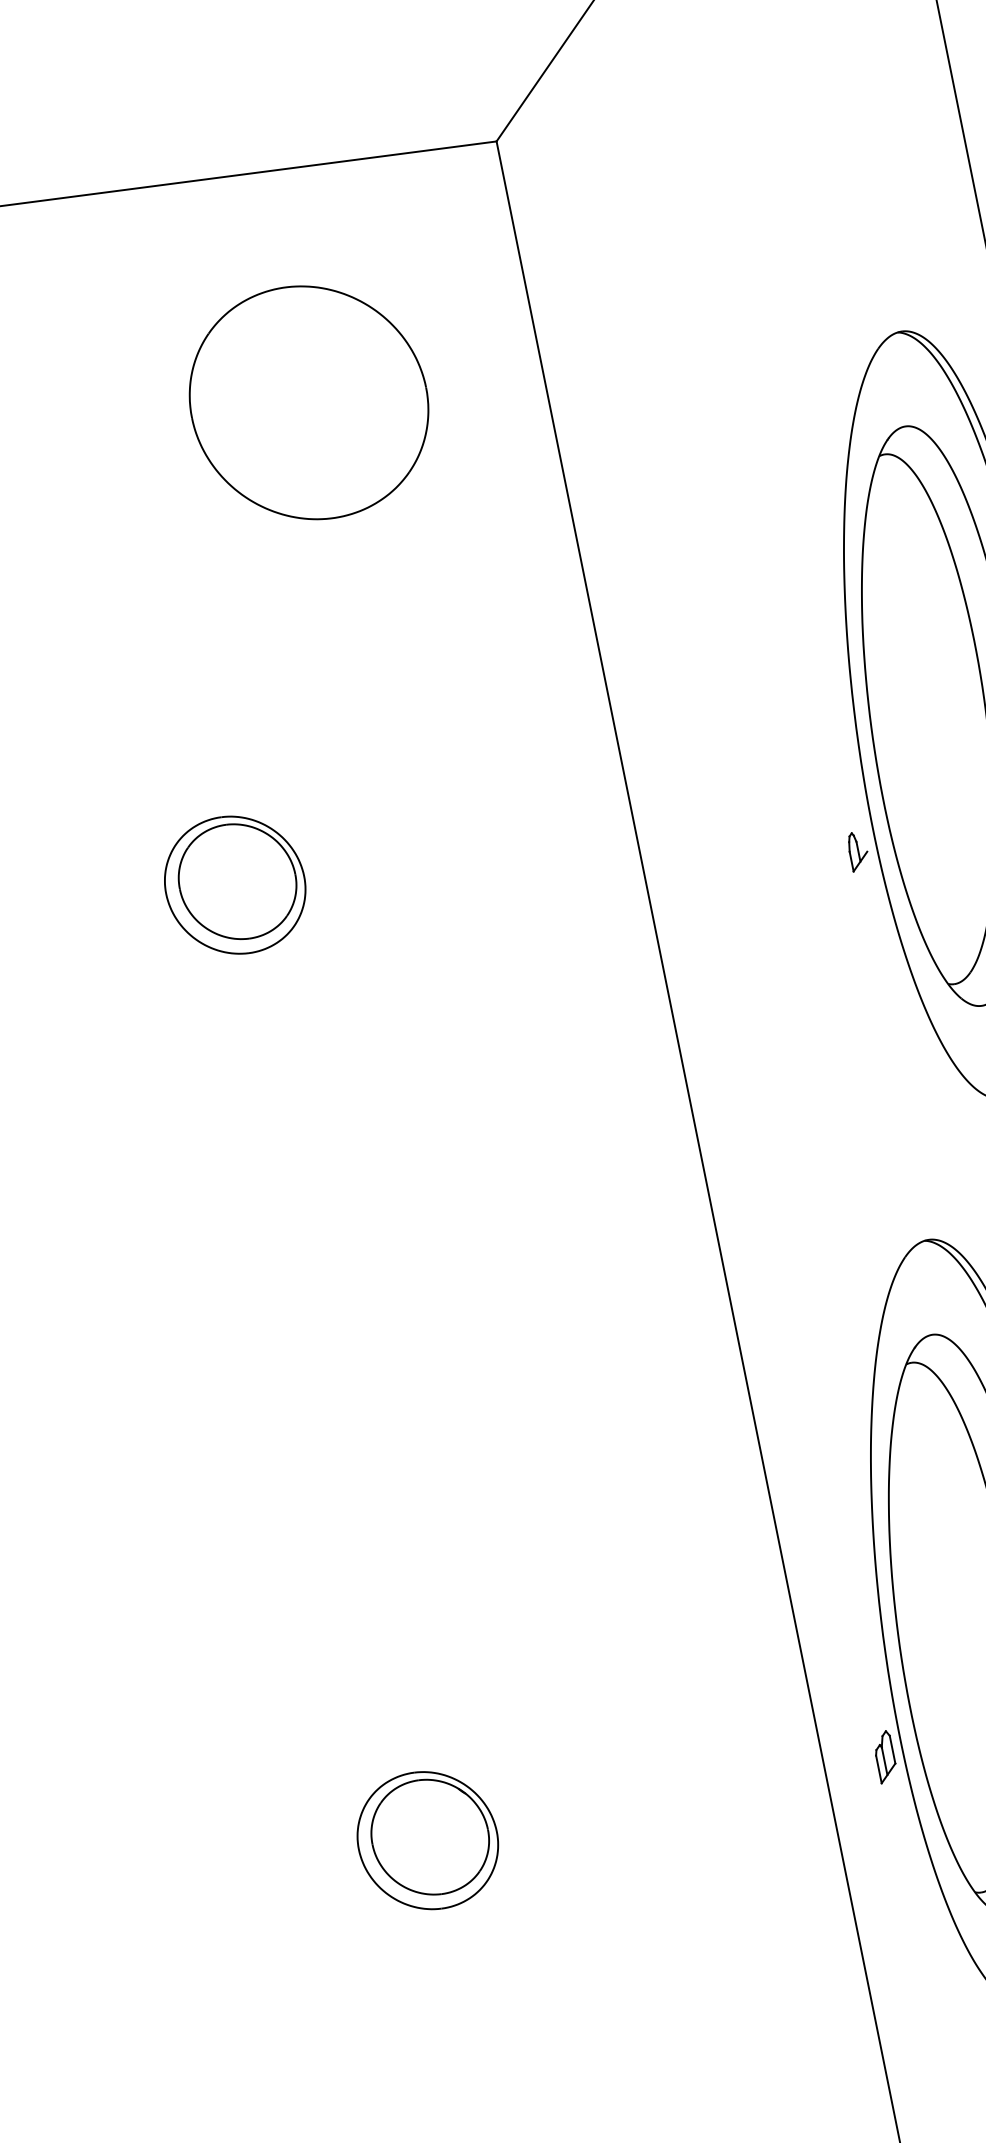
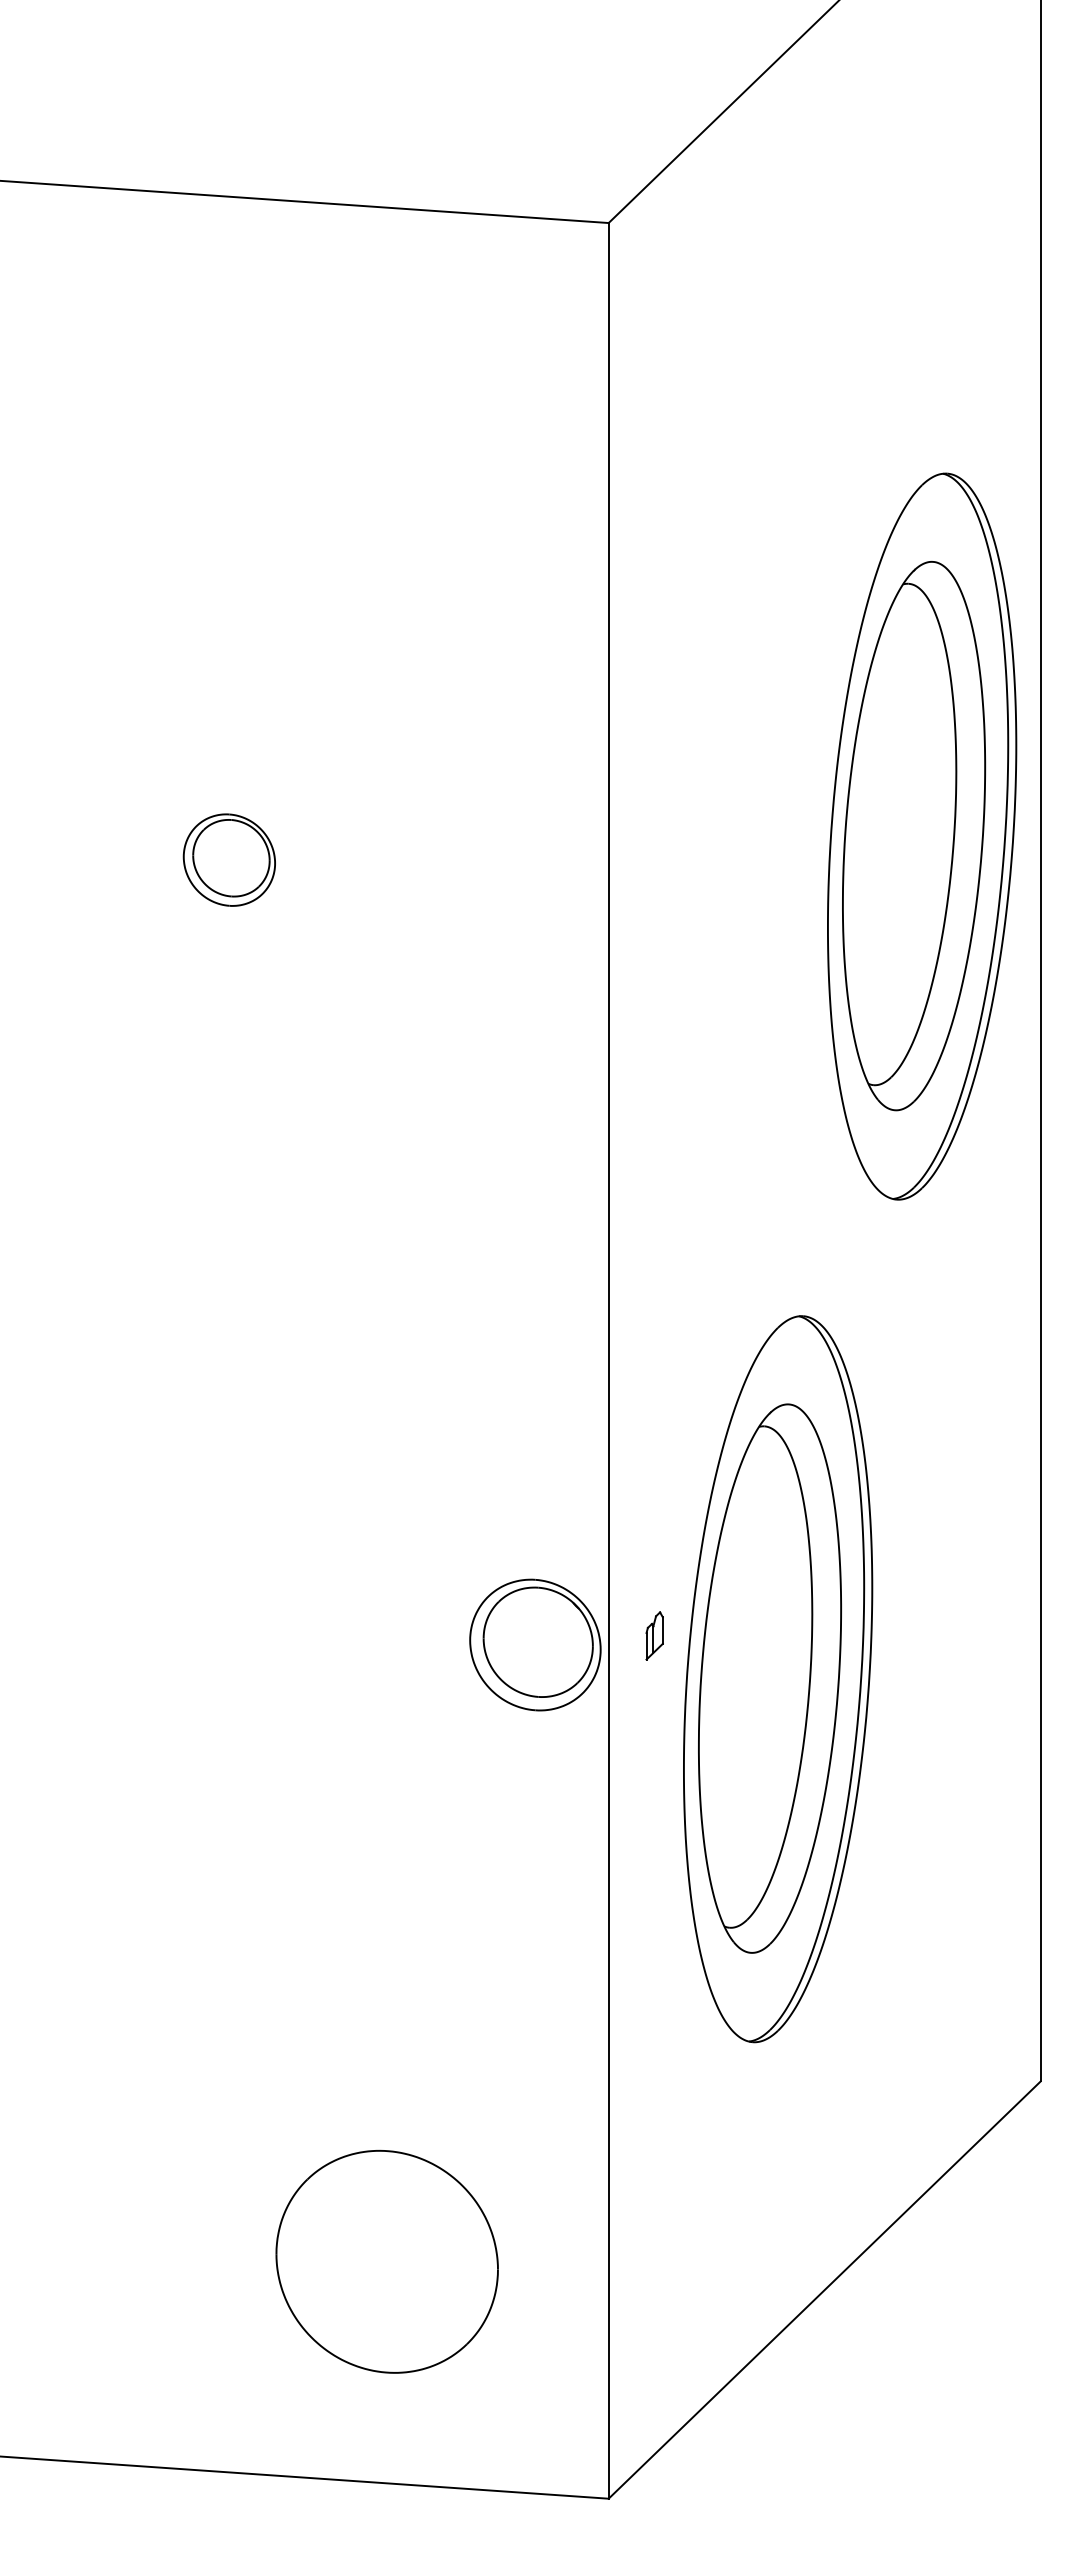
part: (308, 403) -> (386, 429), removed
part: (858, 850) -> (810, 944), removed
part: (235, 884) -> (229, 859), size x0.7
part: (884, 1756) -> (654, 1635), moved
part: (427, 1840) -> (535, 1644), moved

